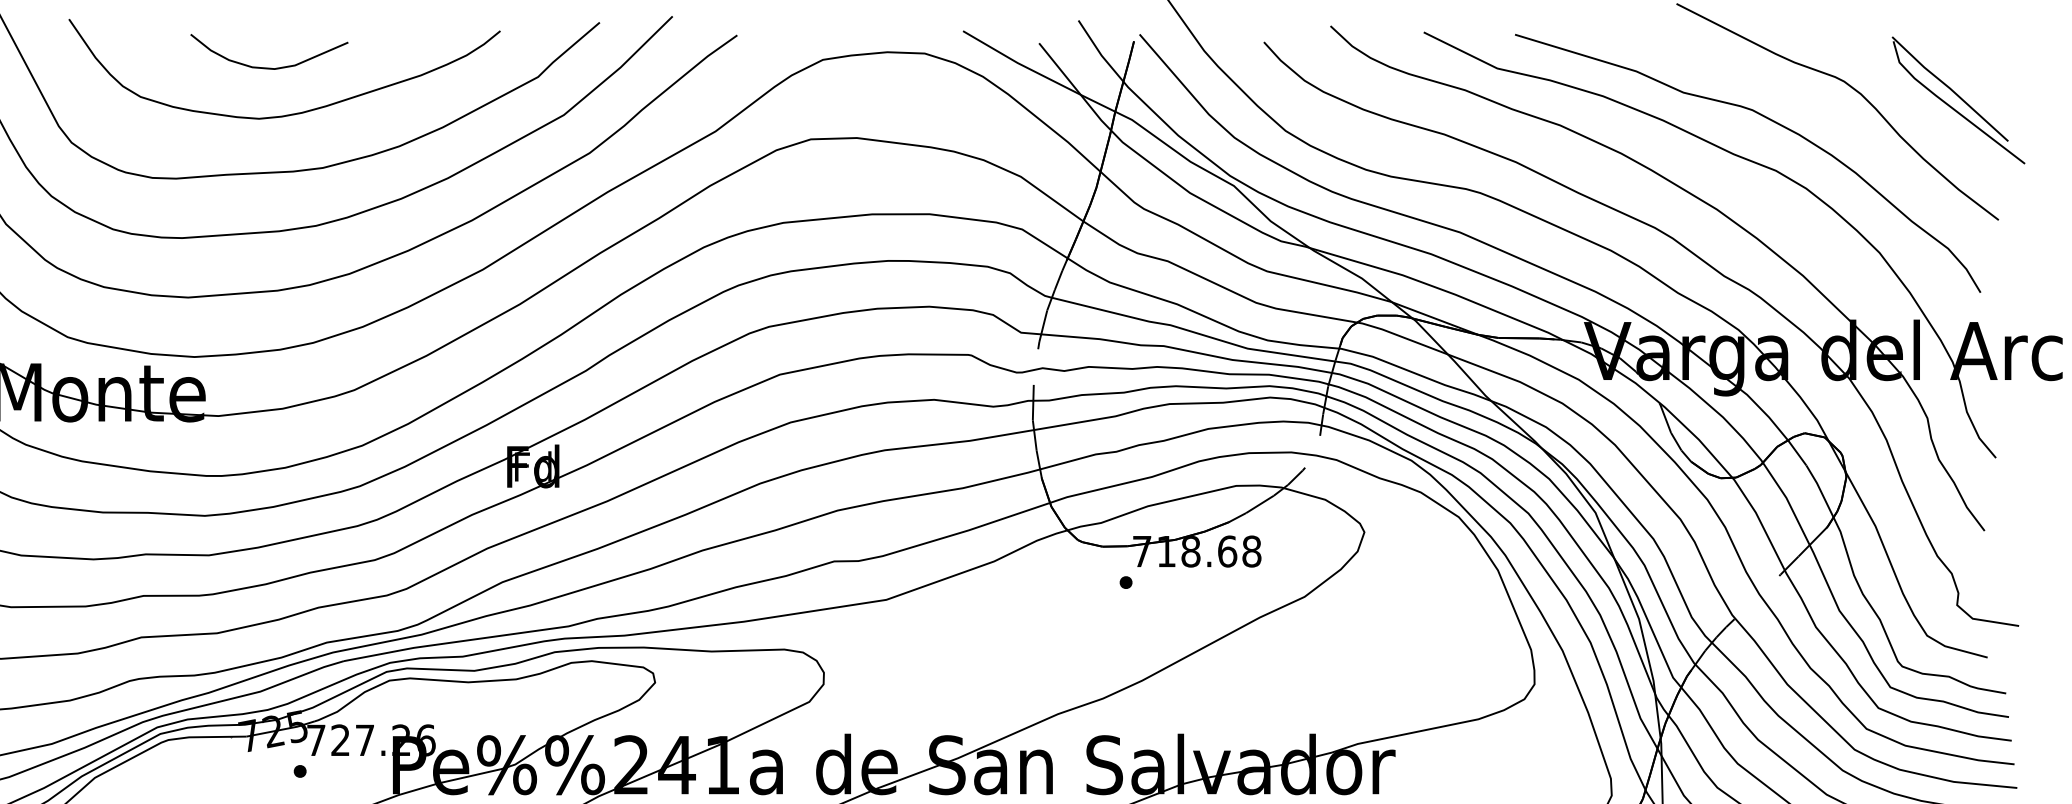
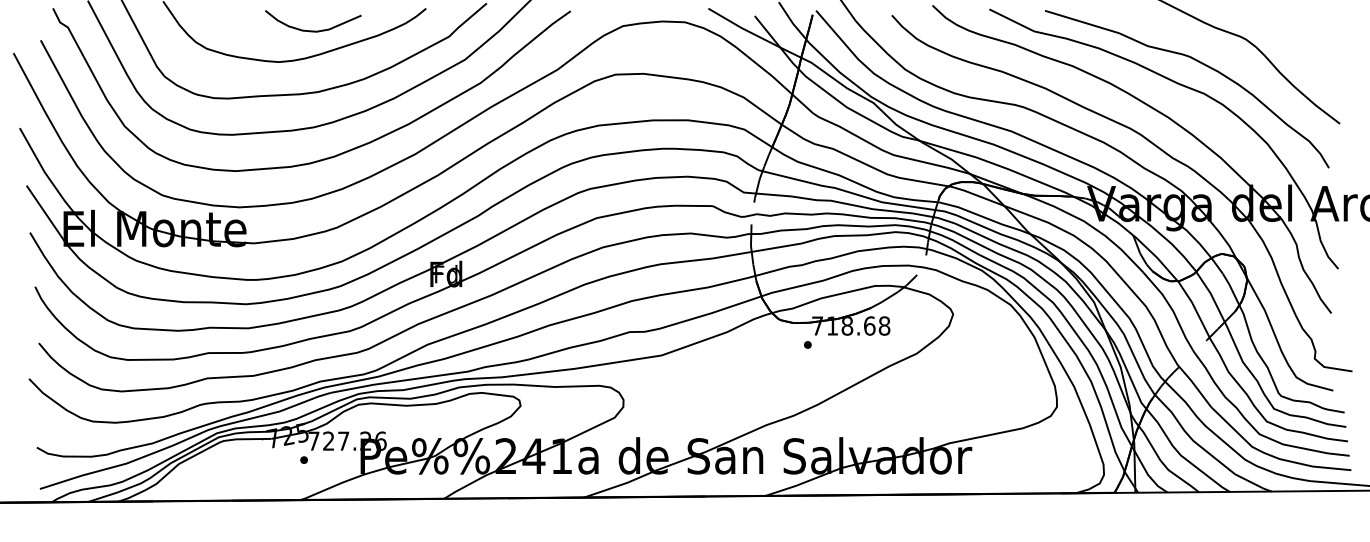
curve: (269, 66) -> (313, 30), moved
part: (1958, 99) -> (1315, 50), removed

